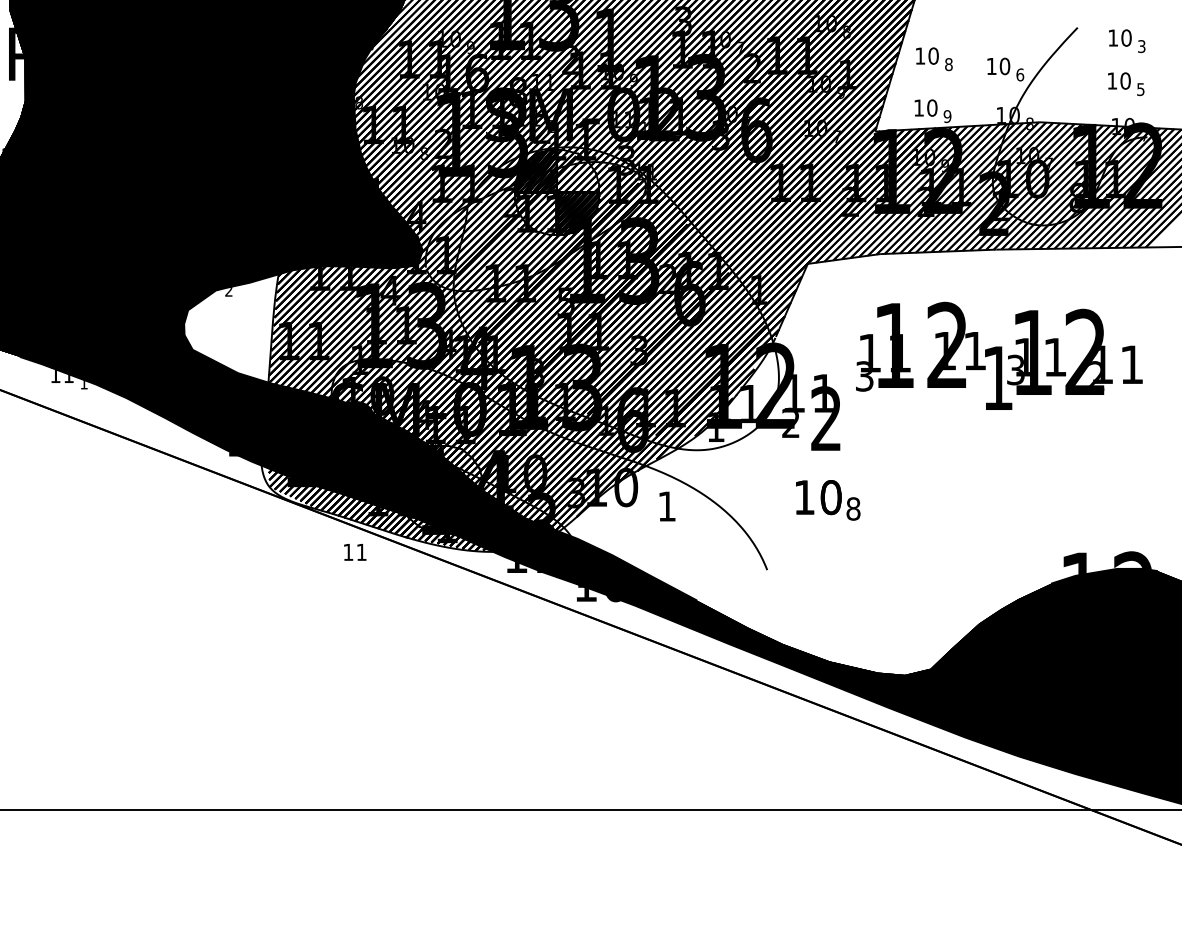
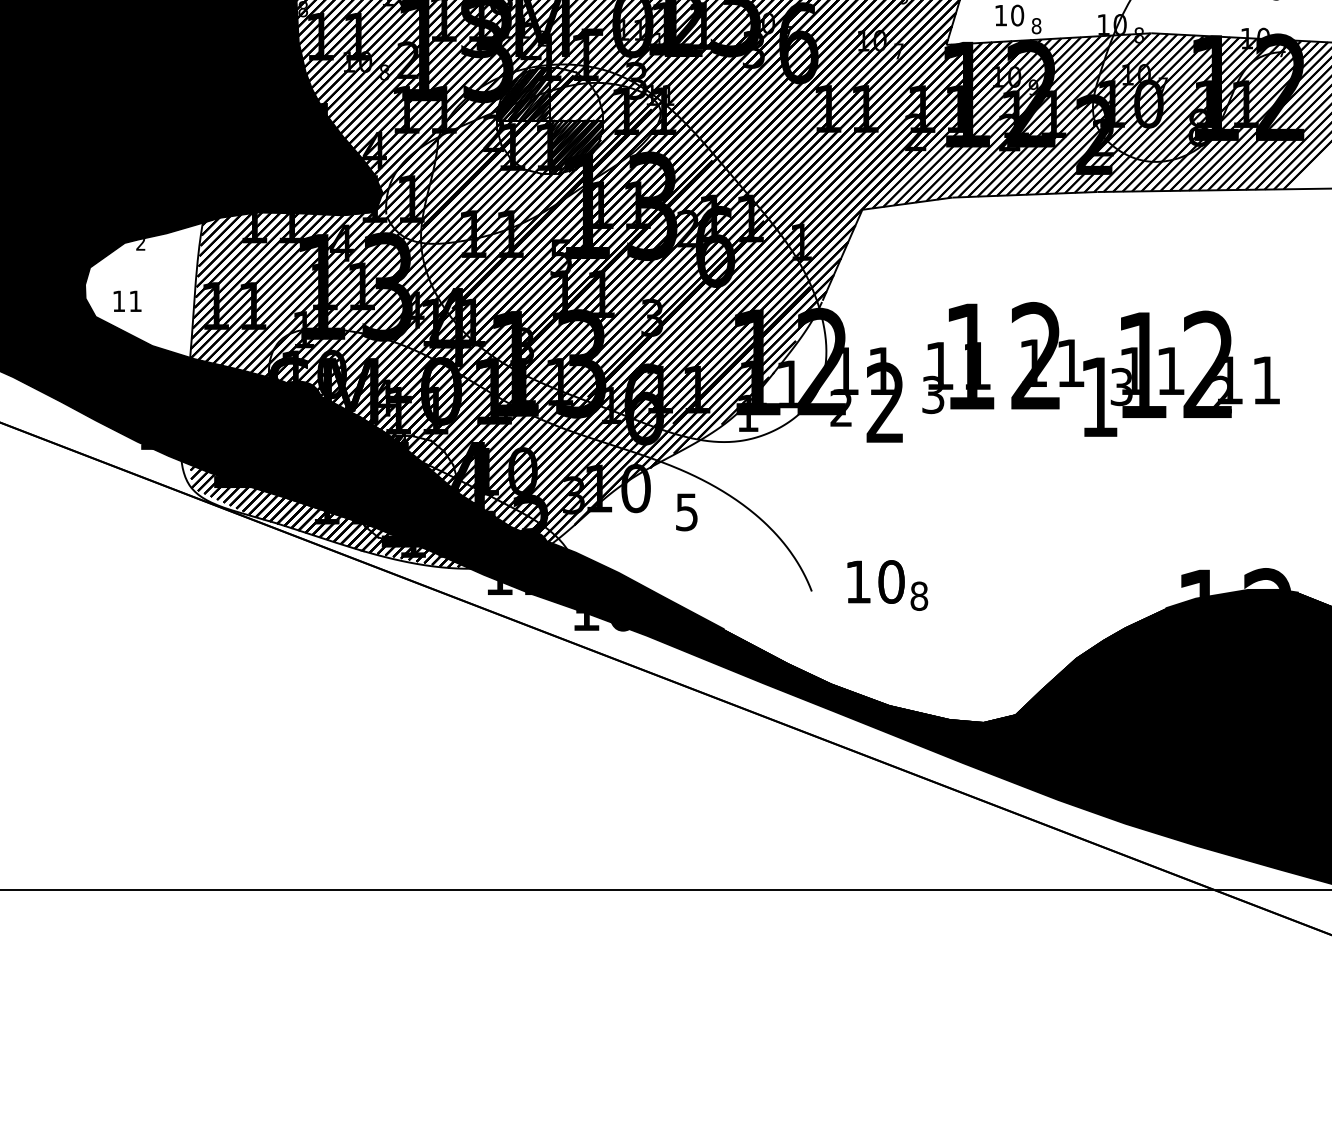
text: (947, 116) -> (1036, 26), 9 -> 8
text: (999, 355) -> (1101, 368), moved
text: (828, 500) -> (888, 585), moved
text: (666, 506) -> (686, 512), 1 -> 5
text: (355, 552) -> (127, 301), moved

